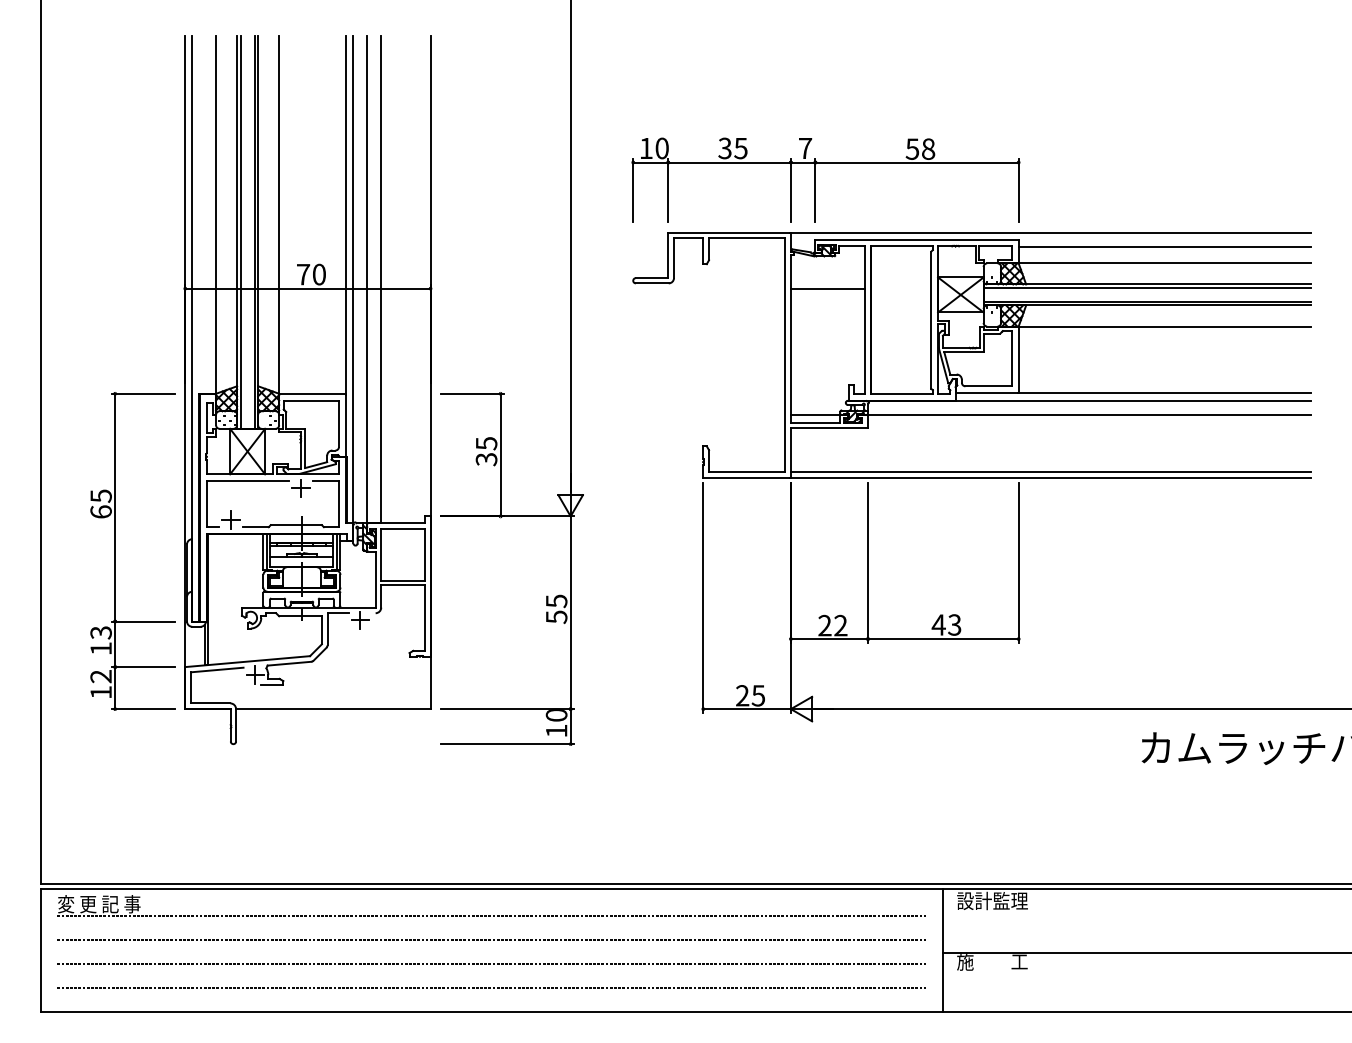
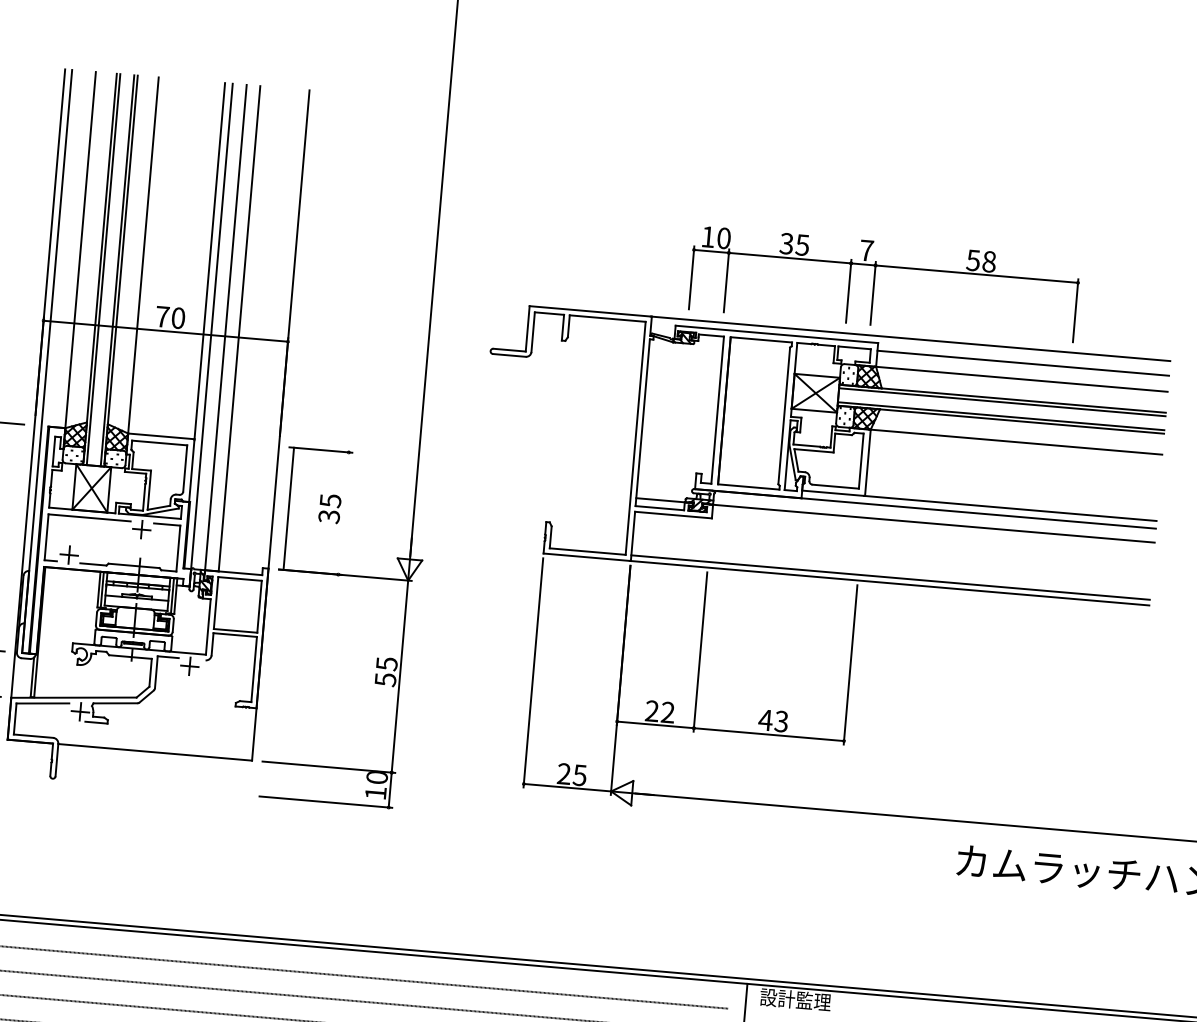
part: (815, 179) -> (874, 282), moved
line: (827, 289) -> (683, 376), removed
line: (500, 454) -> (288, 508), moved

